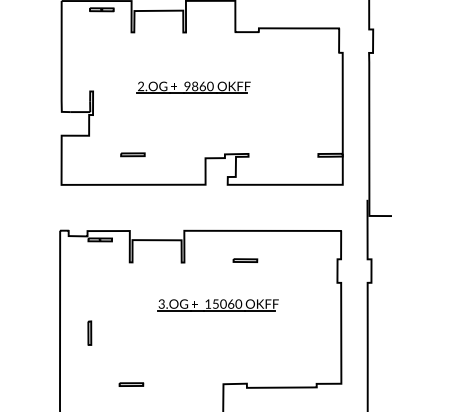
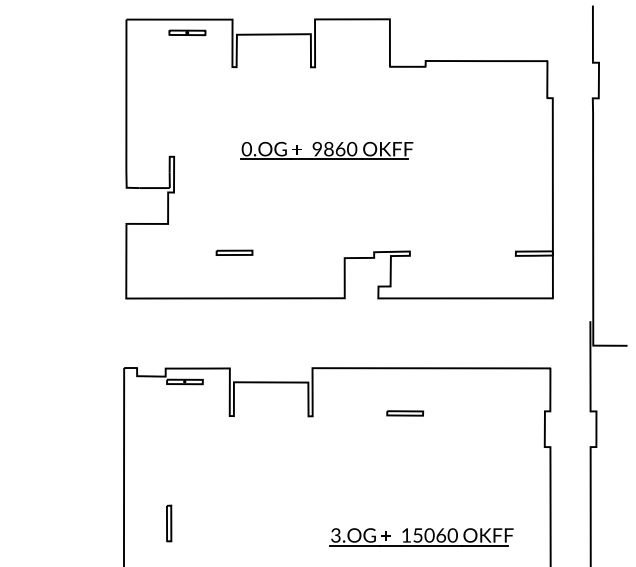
text: (140, 87) -> (246, 150), 2.OG -> 0.OG
part: (217, 305) -> (420, 537), moved

